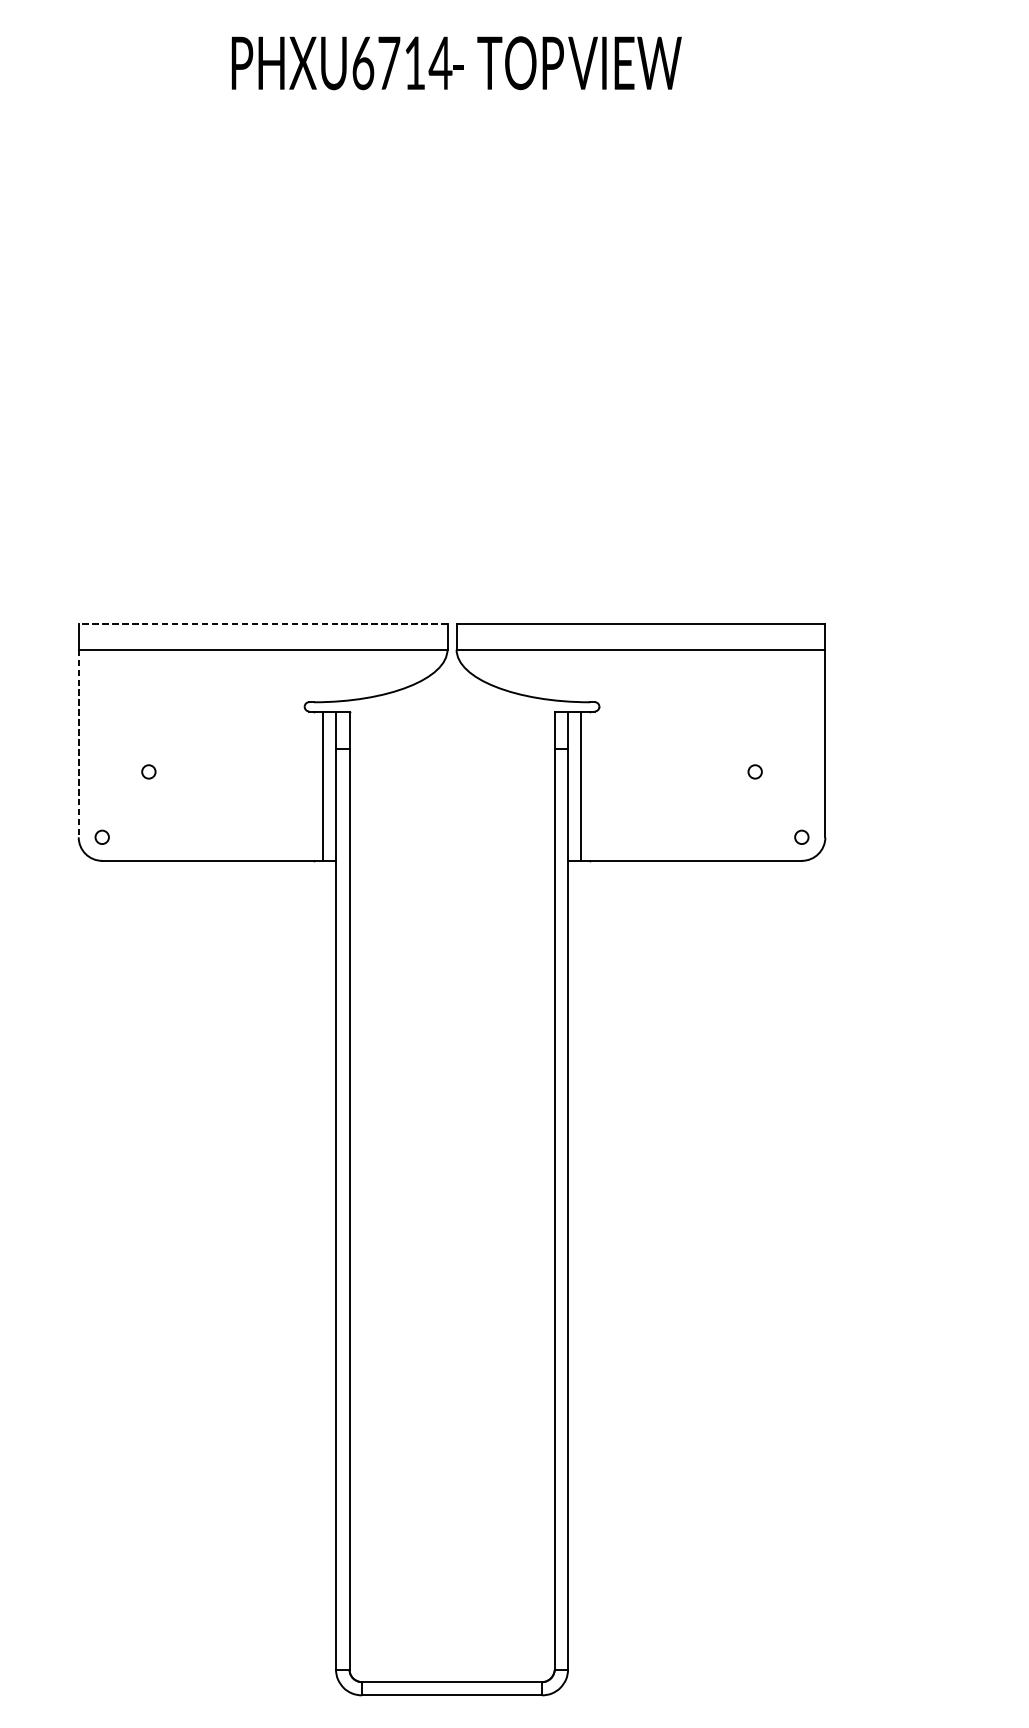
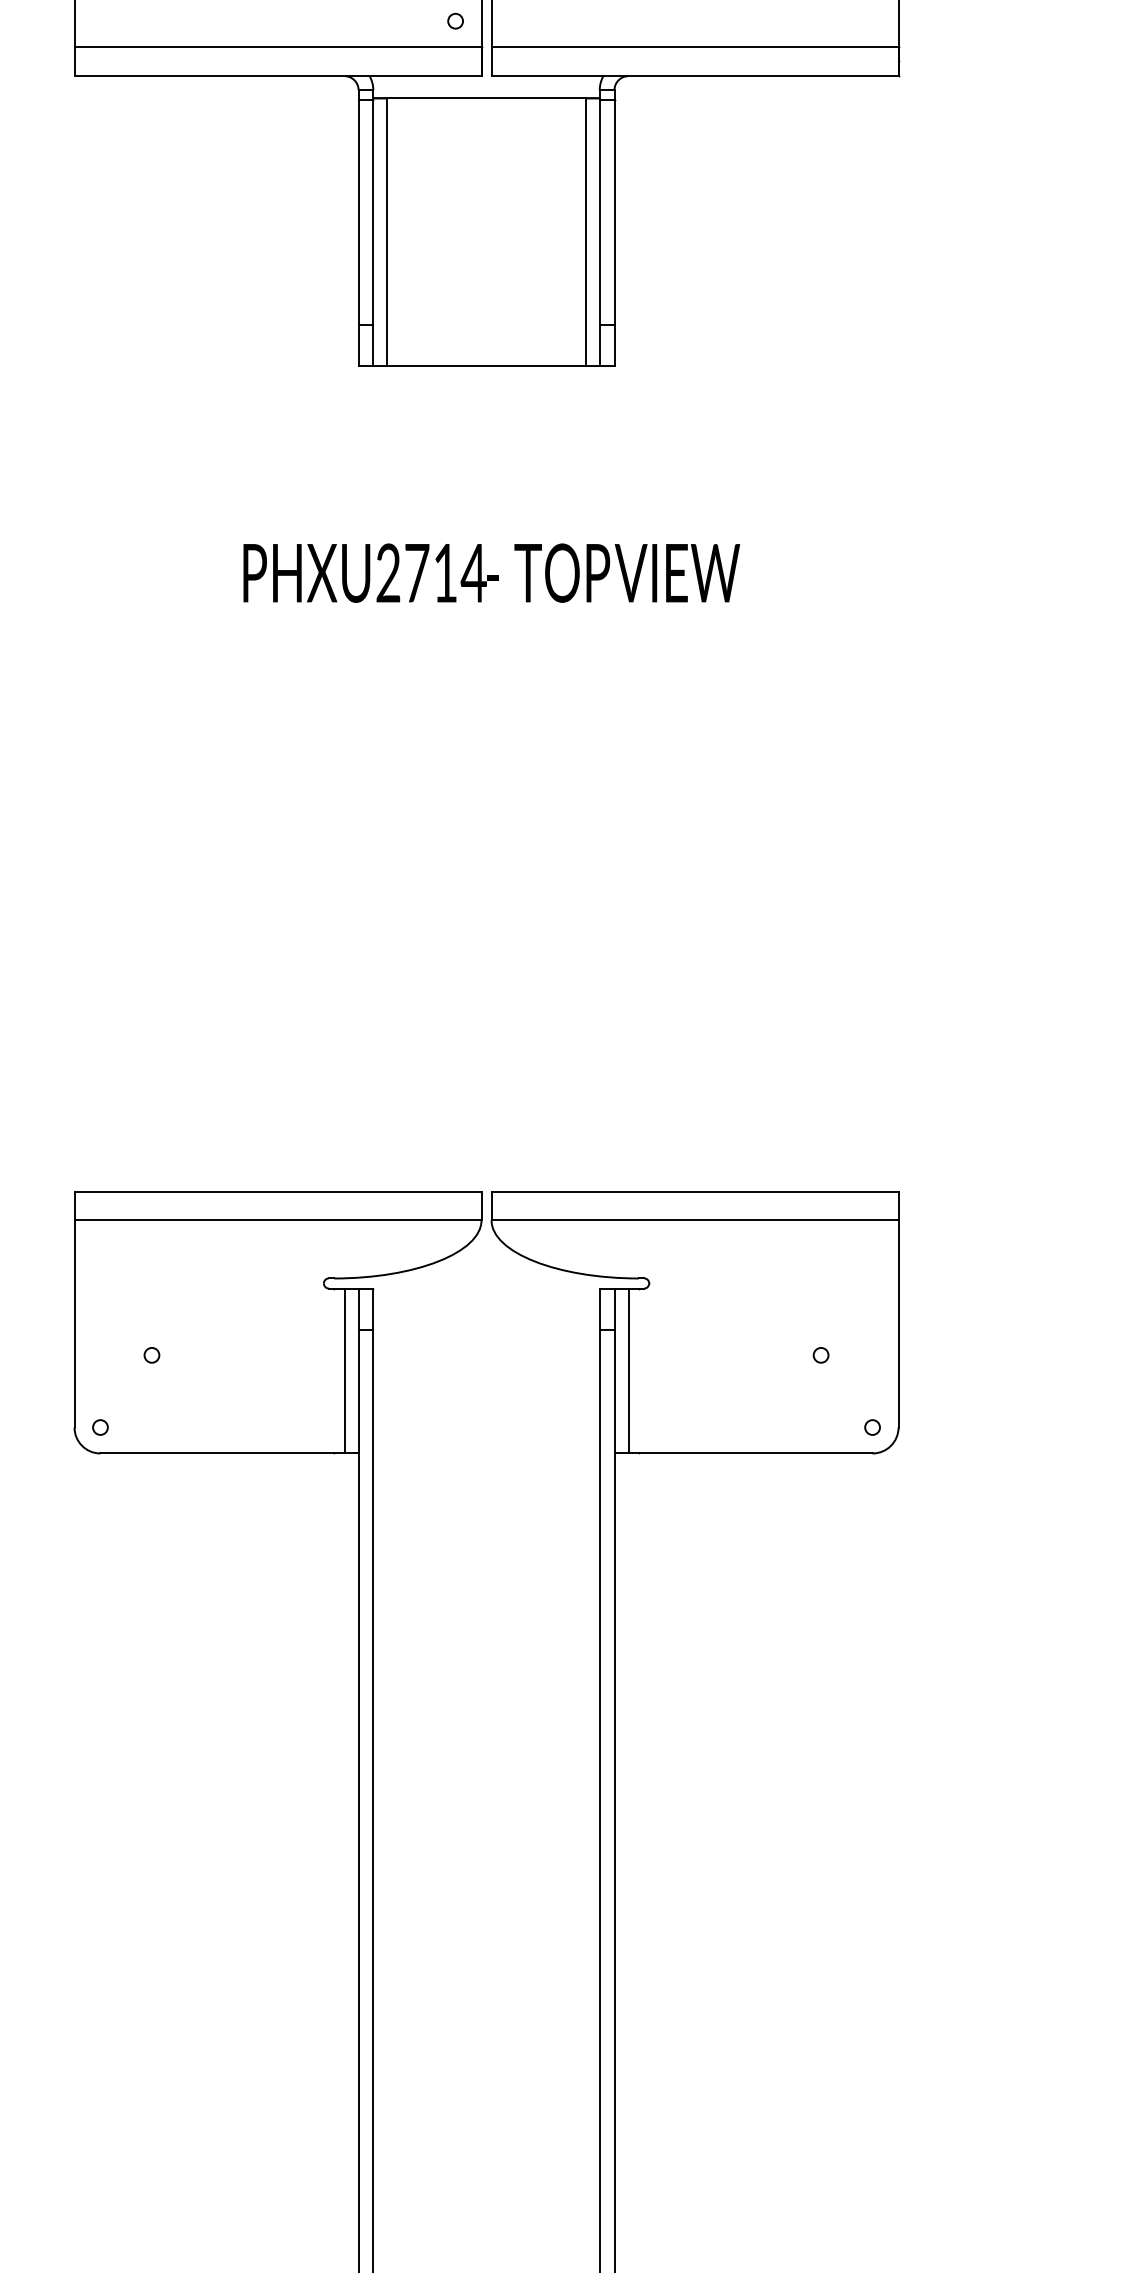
text: (363, 62) -> (388, 572), PHXU6714 -> PHXU2714
line: (262, 623) -> (277, 1191), dashed -> solid
line: (78, 743) -> (74, 1323), dashed -> solid

